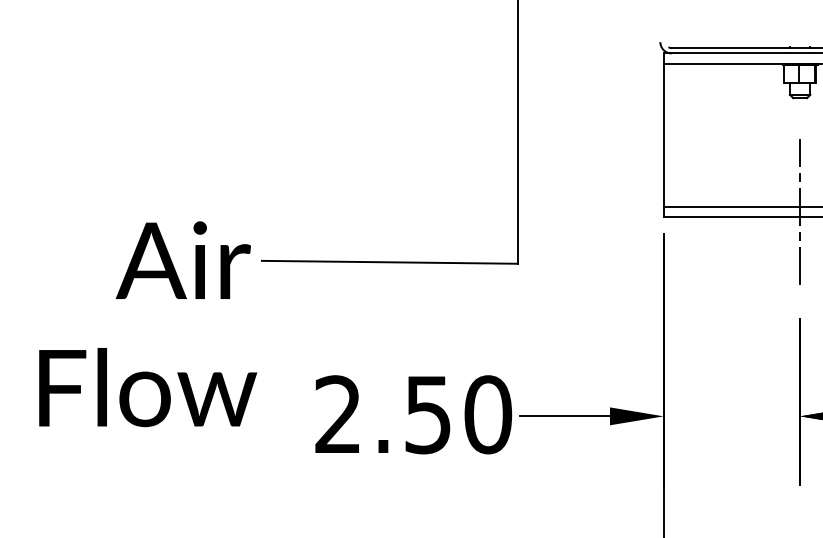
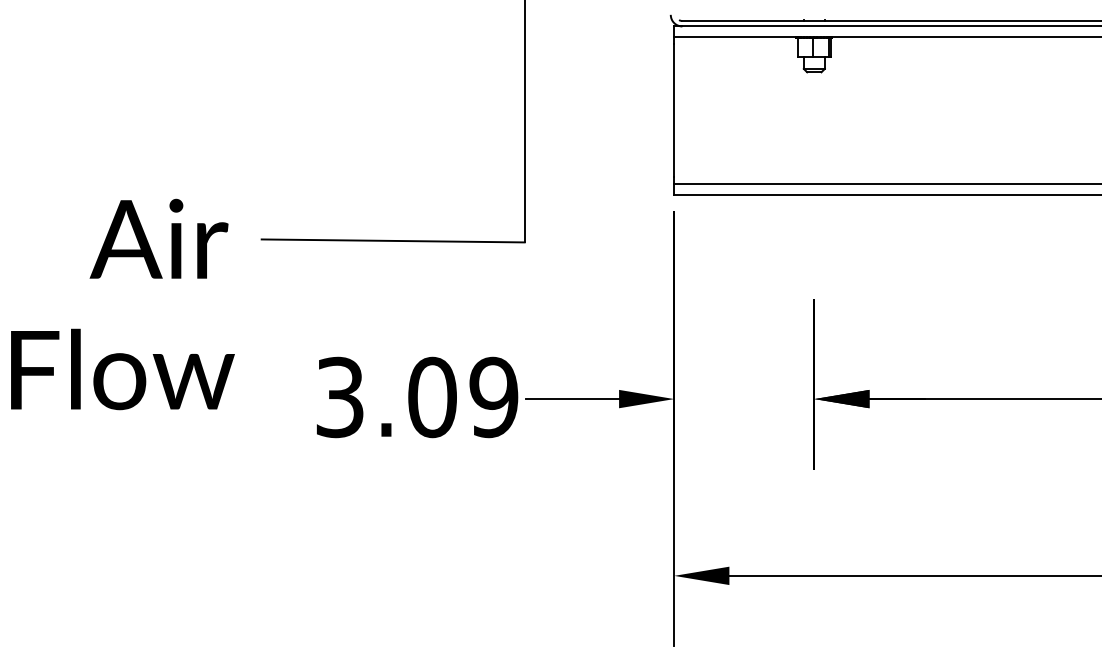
line: (800, 212) -> (814, 189), removed
text: (147, 324) -> (122, 304), moved
text: (413, 414) -> (417, 397), 2.50 -> 3.09

